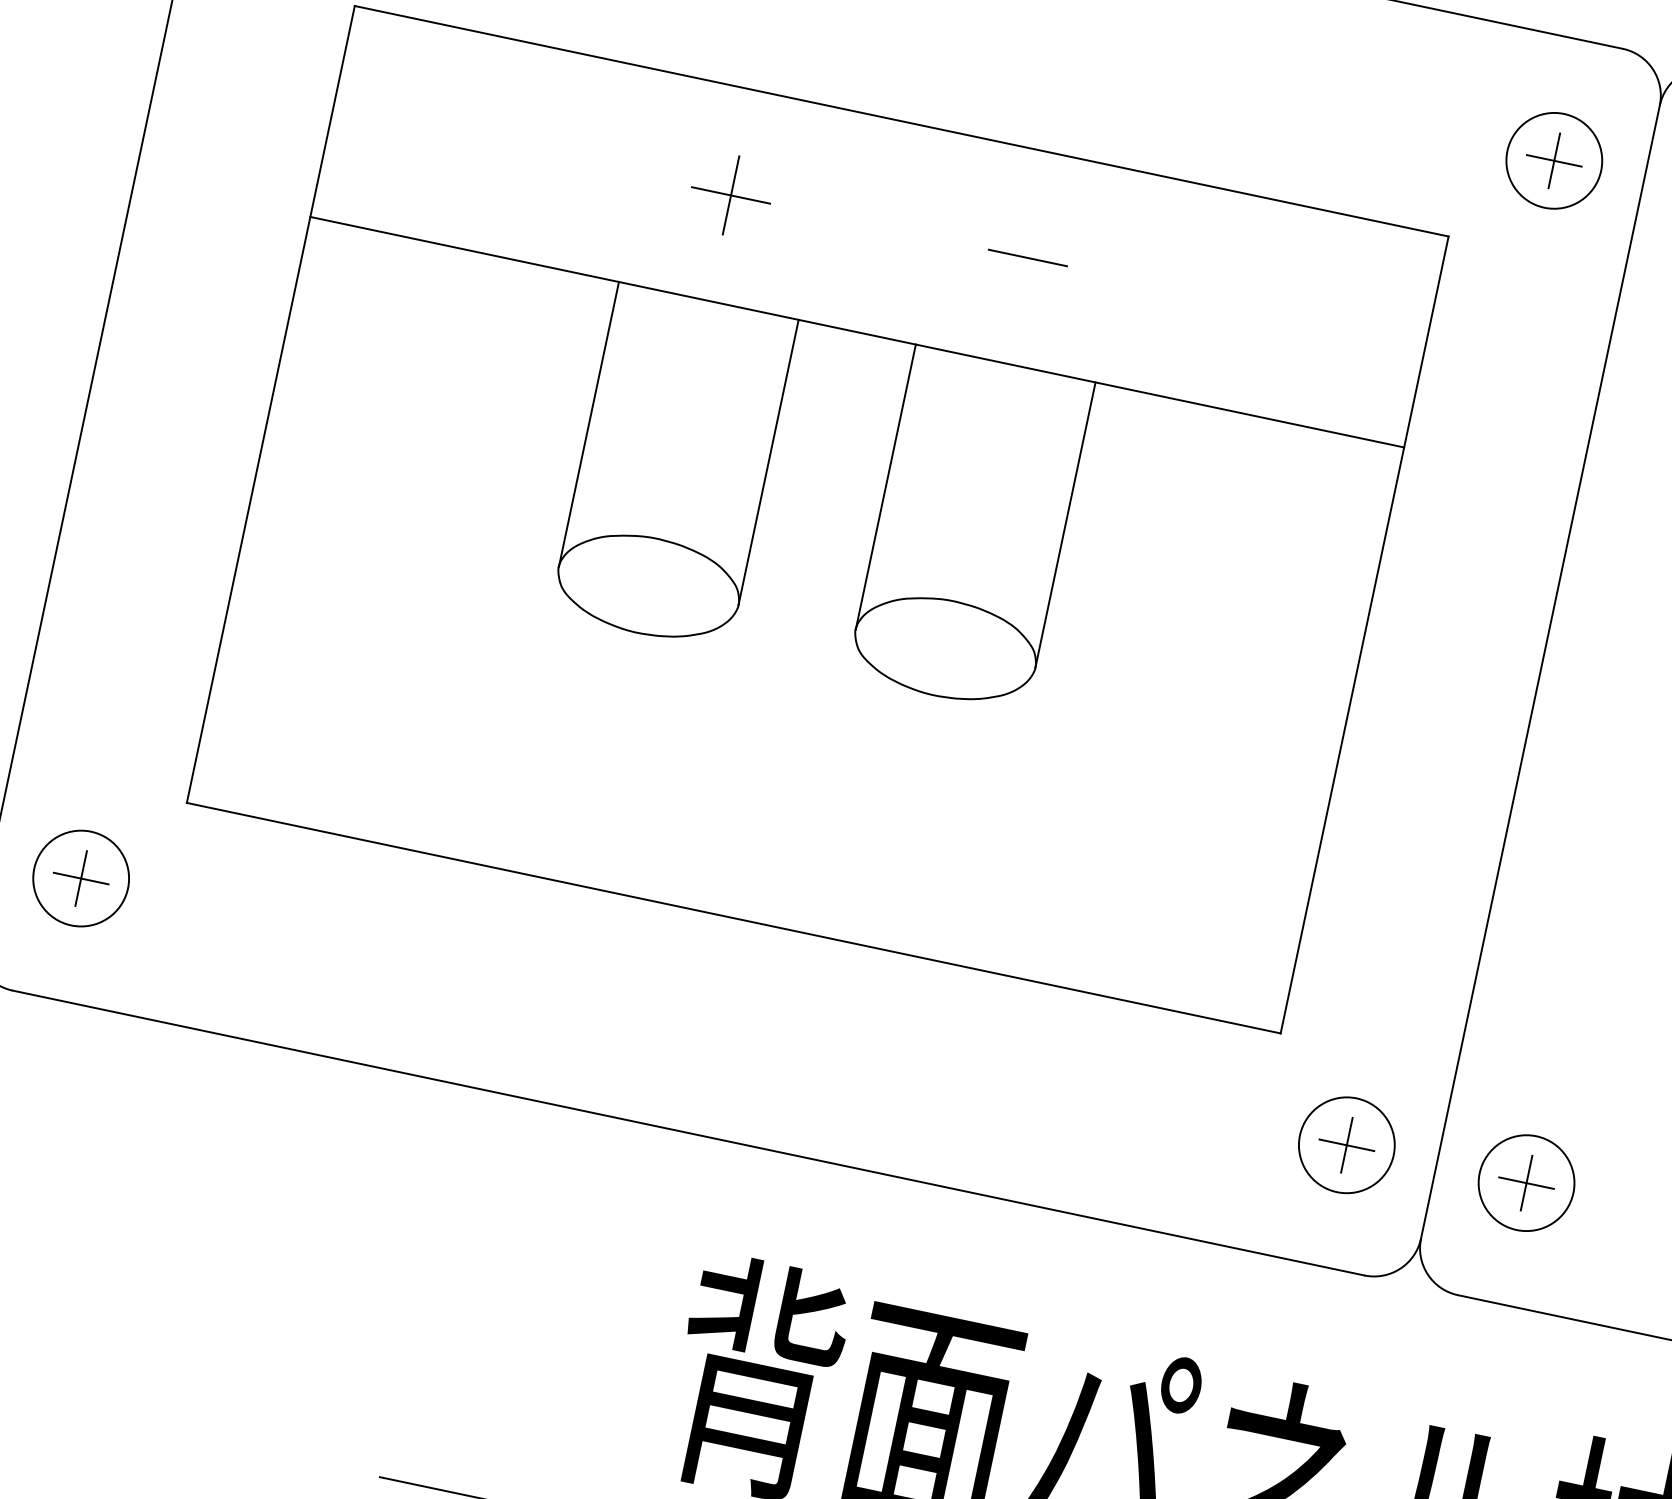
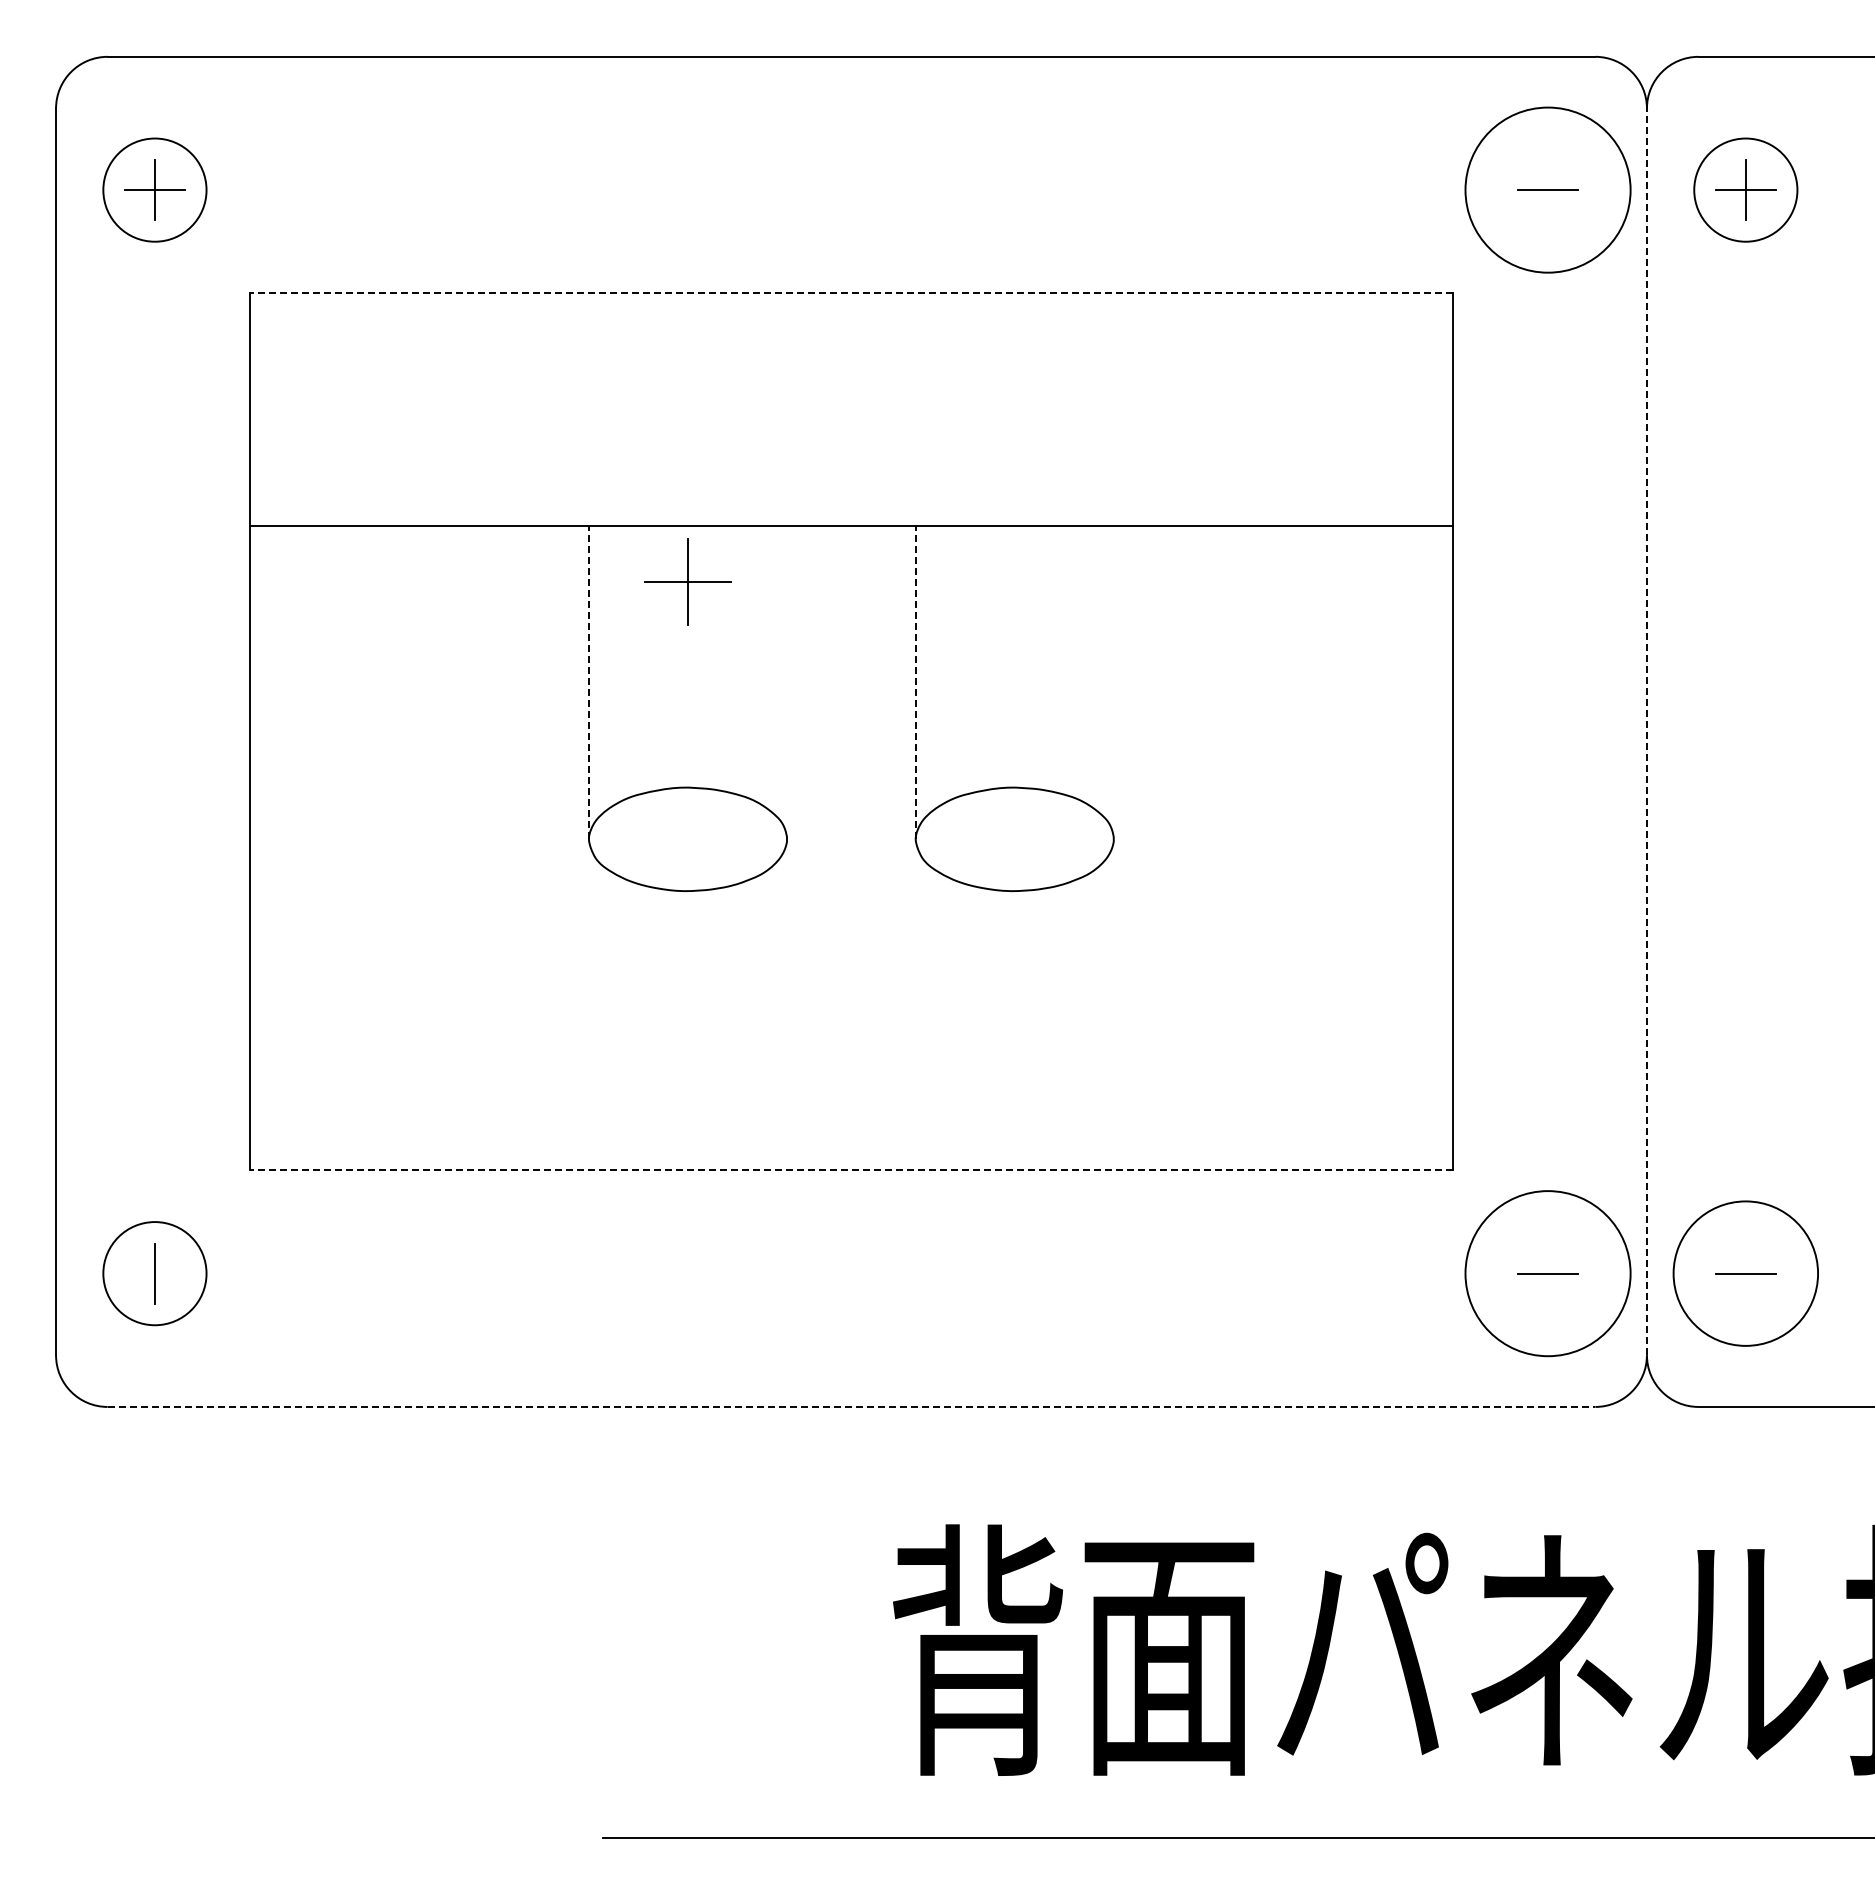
line: (901, 121) -> (851, 293), solid -> dashed
circle: (1553, 160) -> (1547, 189), size x1.6
line: (1554, 161) -> (1548, 190), removed
part: (730, 194) -> (687, 581), moved
line: (1027, 257) -> (1014, 408), removed
line: (589, 424) -> (589, 682), solid -> dashed
line: (769, 462) -> (787, 682), removed
line: (886, 487) -> (916, 682), solid -> dashed
line: (1065, 525) -> (1113, 682), removed
line: (1540, 671) -> (1646, 731), solid -> dashed
line: (80, 878) -> (154, 1273), removed
line: (733, 918) -> (851, 1170), solid -> dashed
line: (688, 1132) -> (851, 1406), solid -> dashed
circle: (1346, 1145) -> (1547, 1273), size x1.6
line: (1347, 1145) -> (1548, 1273), removed
circle: (1526, 1182) -> (1745, 1273), size x1.4
line: (1526, 1182) -> (1745, 1273), removed

